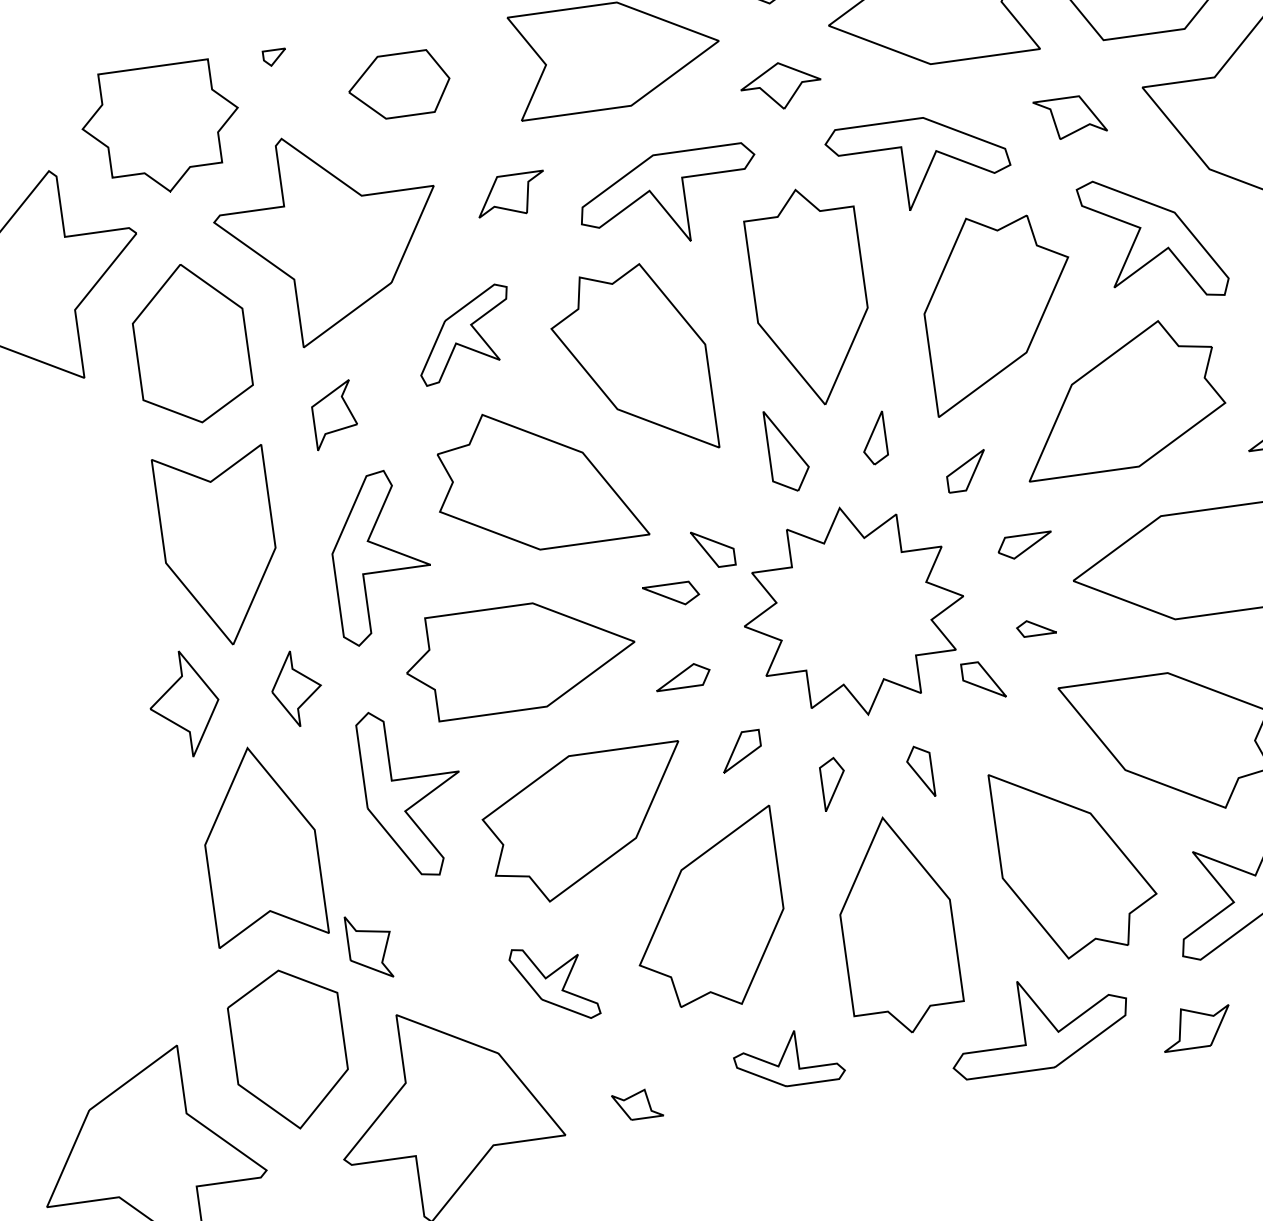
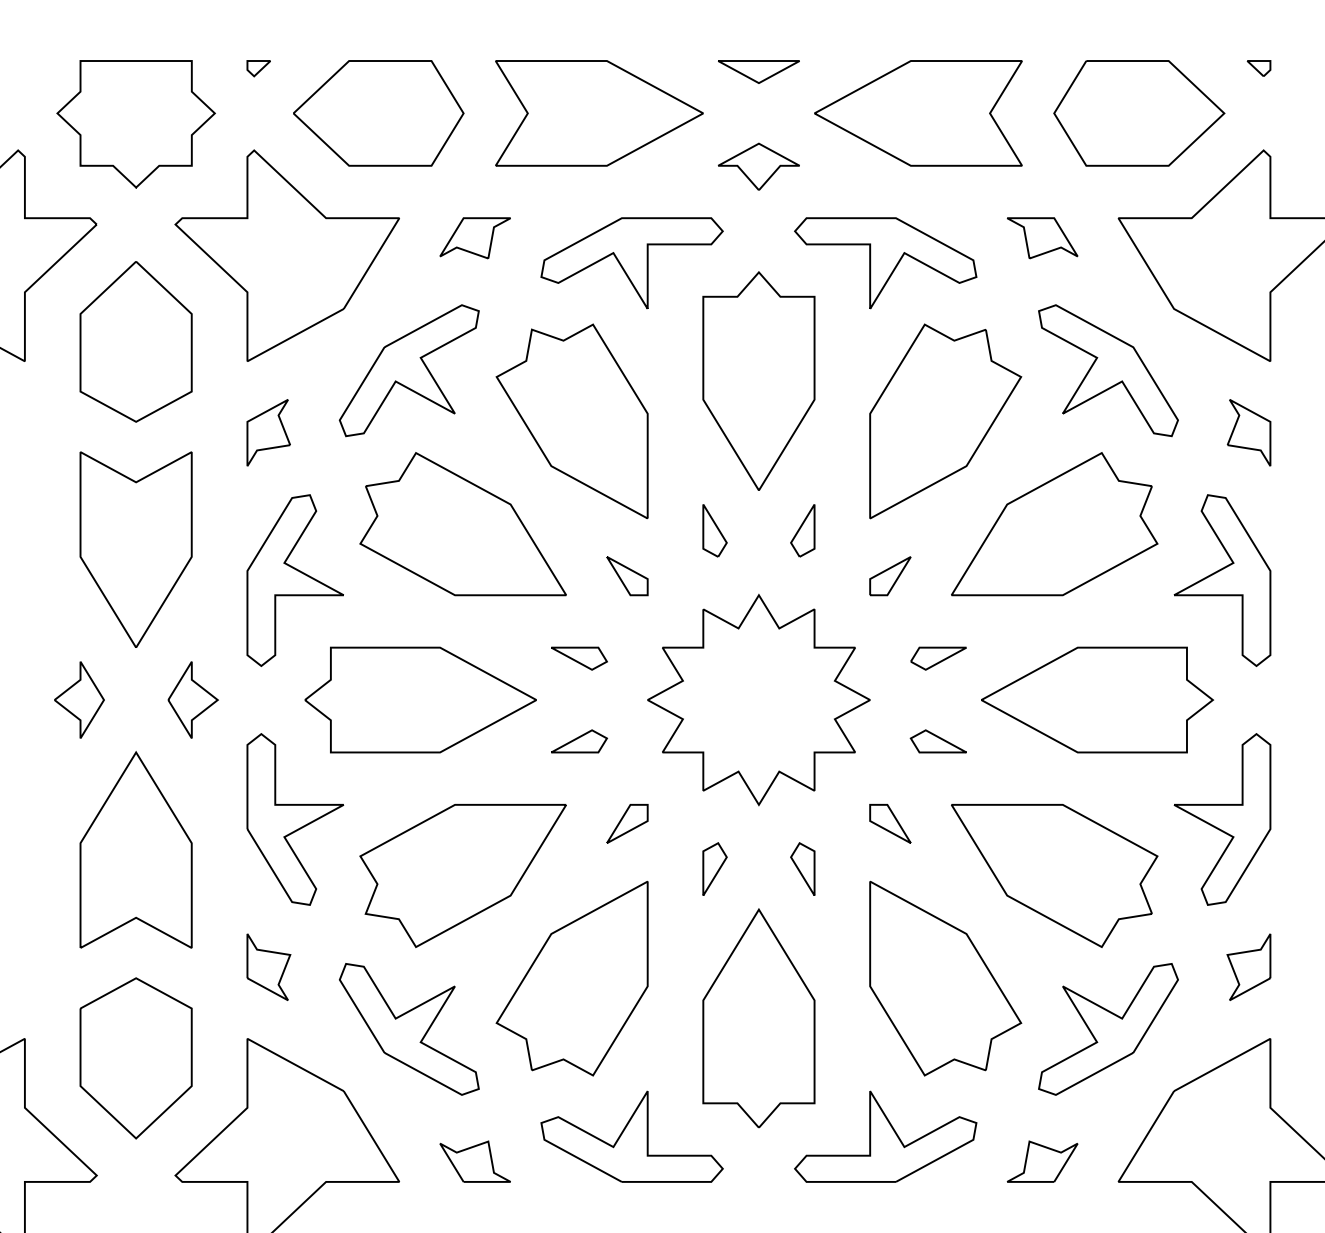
part: (398, 85) -> (378, 113), size x1.67
part: (463, 334) -> (408, 370), size x1.43
part: (787, 450) -> (714, 530), size x0.62
part: (713, 548) -> (627, 576), moved
part: (1035, 627) -> (937, 741), size x1.43
part: (983, 680) -> (890, 823), moved
part: (184, 703) -> (79, 699), size x0.71
part: (369, 946) -> (268, 966), moved
part: (554, 983) -> (409, 1029), size x1.67
part: (788, 1058) -> (631, 1136), size x1.67
part: (636, 1104) -> (474, 1161), size x1.43

